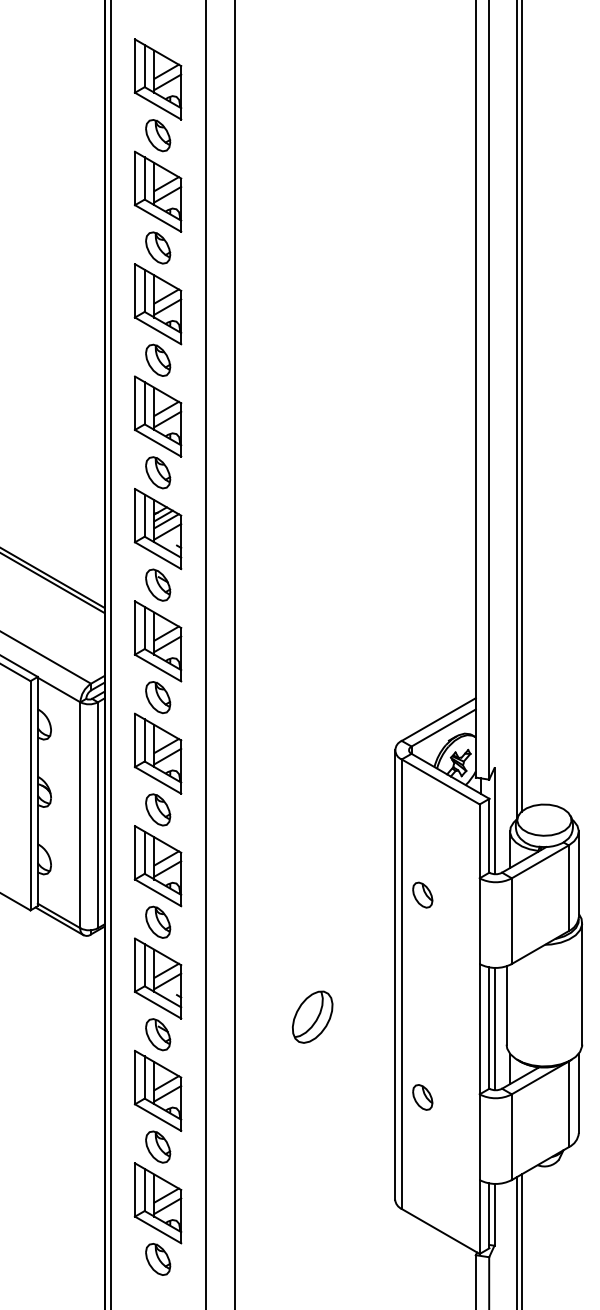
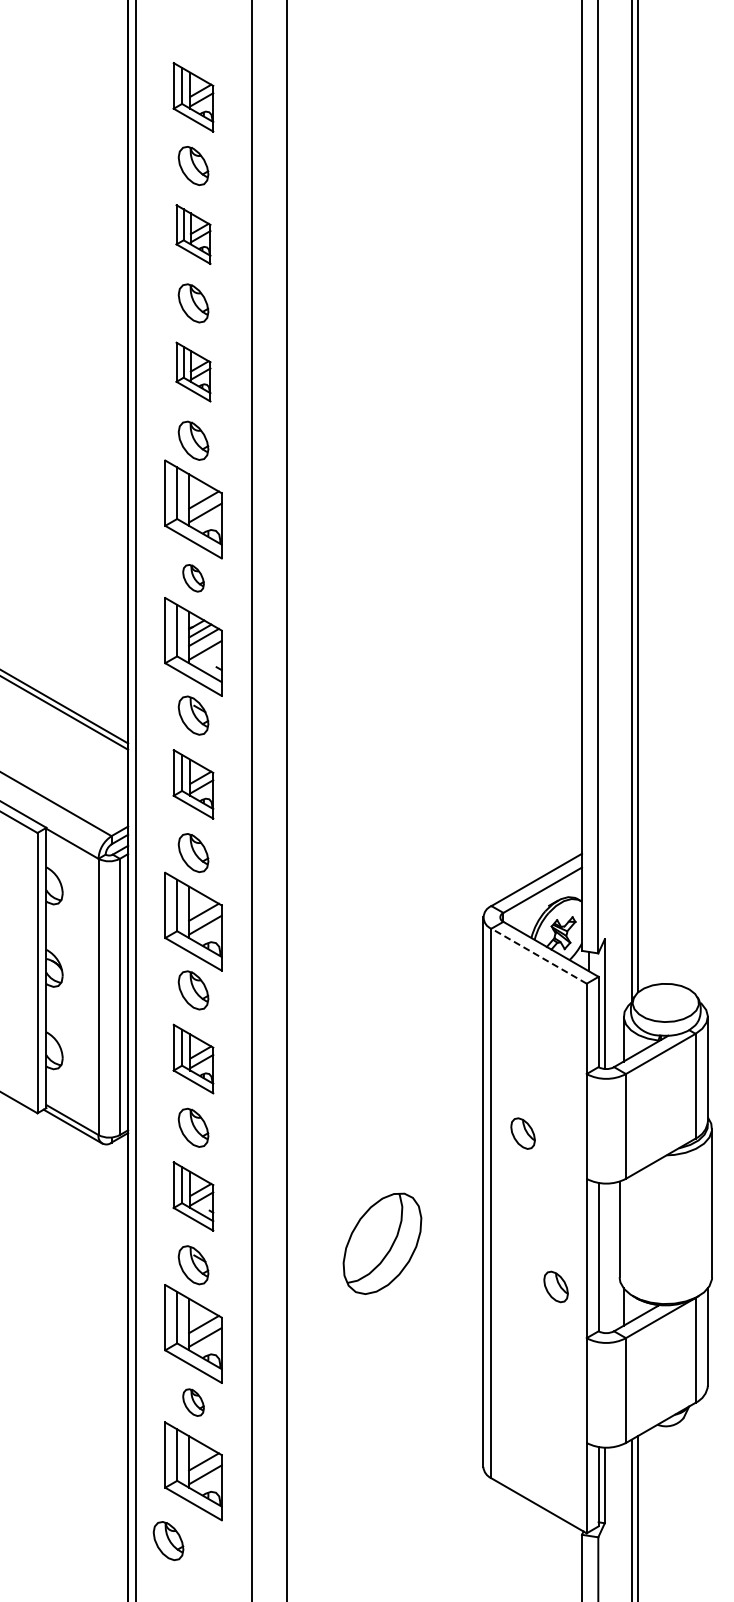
part: (158, 79) -> (193, 97), size x0.7
part: (158, 191) -> (193, 234), size x0.6
part: (158, 303) -> (193, 371), size x0.6
part: (158, 473) -> (193, 578), size x0.7
part: (158, 641) -> (193, 784), size x0.7
line: (440, 781) -> (538, 955), solid -> dashed
part: (158, 865) -> (193, 1058), size x0.7
part: (422, 895) -> (522, 1133), moved
part: (158, 978) -> (193, 1196), size x0.7
part: (312, 1016) -> (382, 1243), size x1.6
line: (494, 1029) -> (604, 1258), removed
part: (422, 1097) -> (555, 1286), moved
part: (158, 1146) -> (193, 1402), size x0.7
part: (158, 1259) -> (168, 1541), moved

